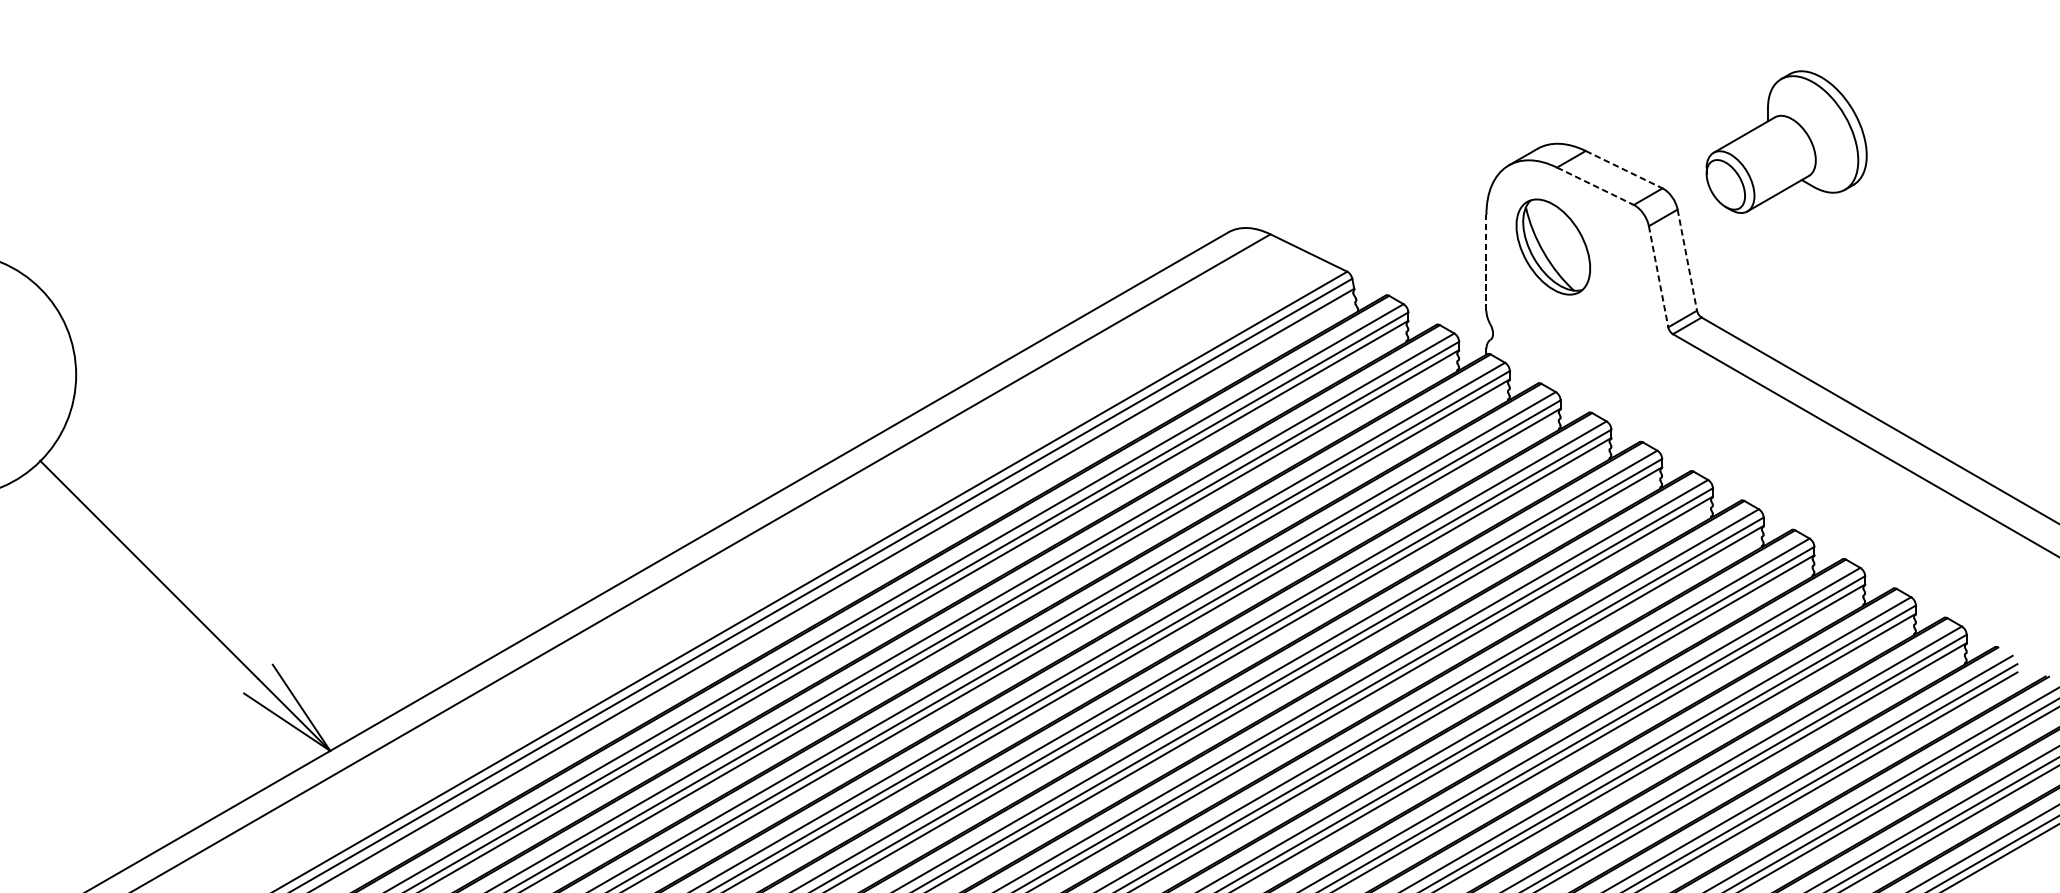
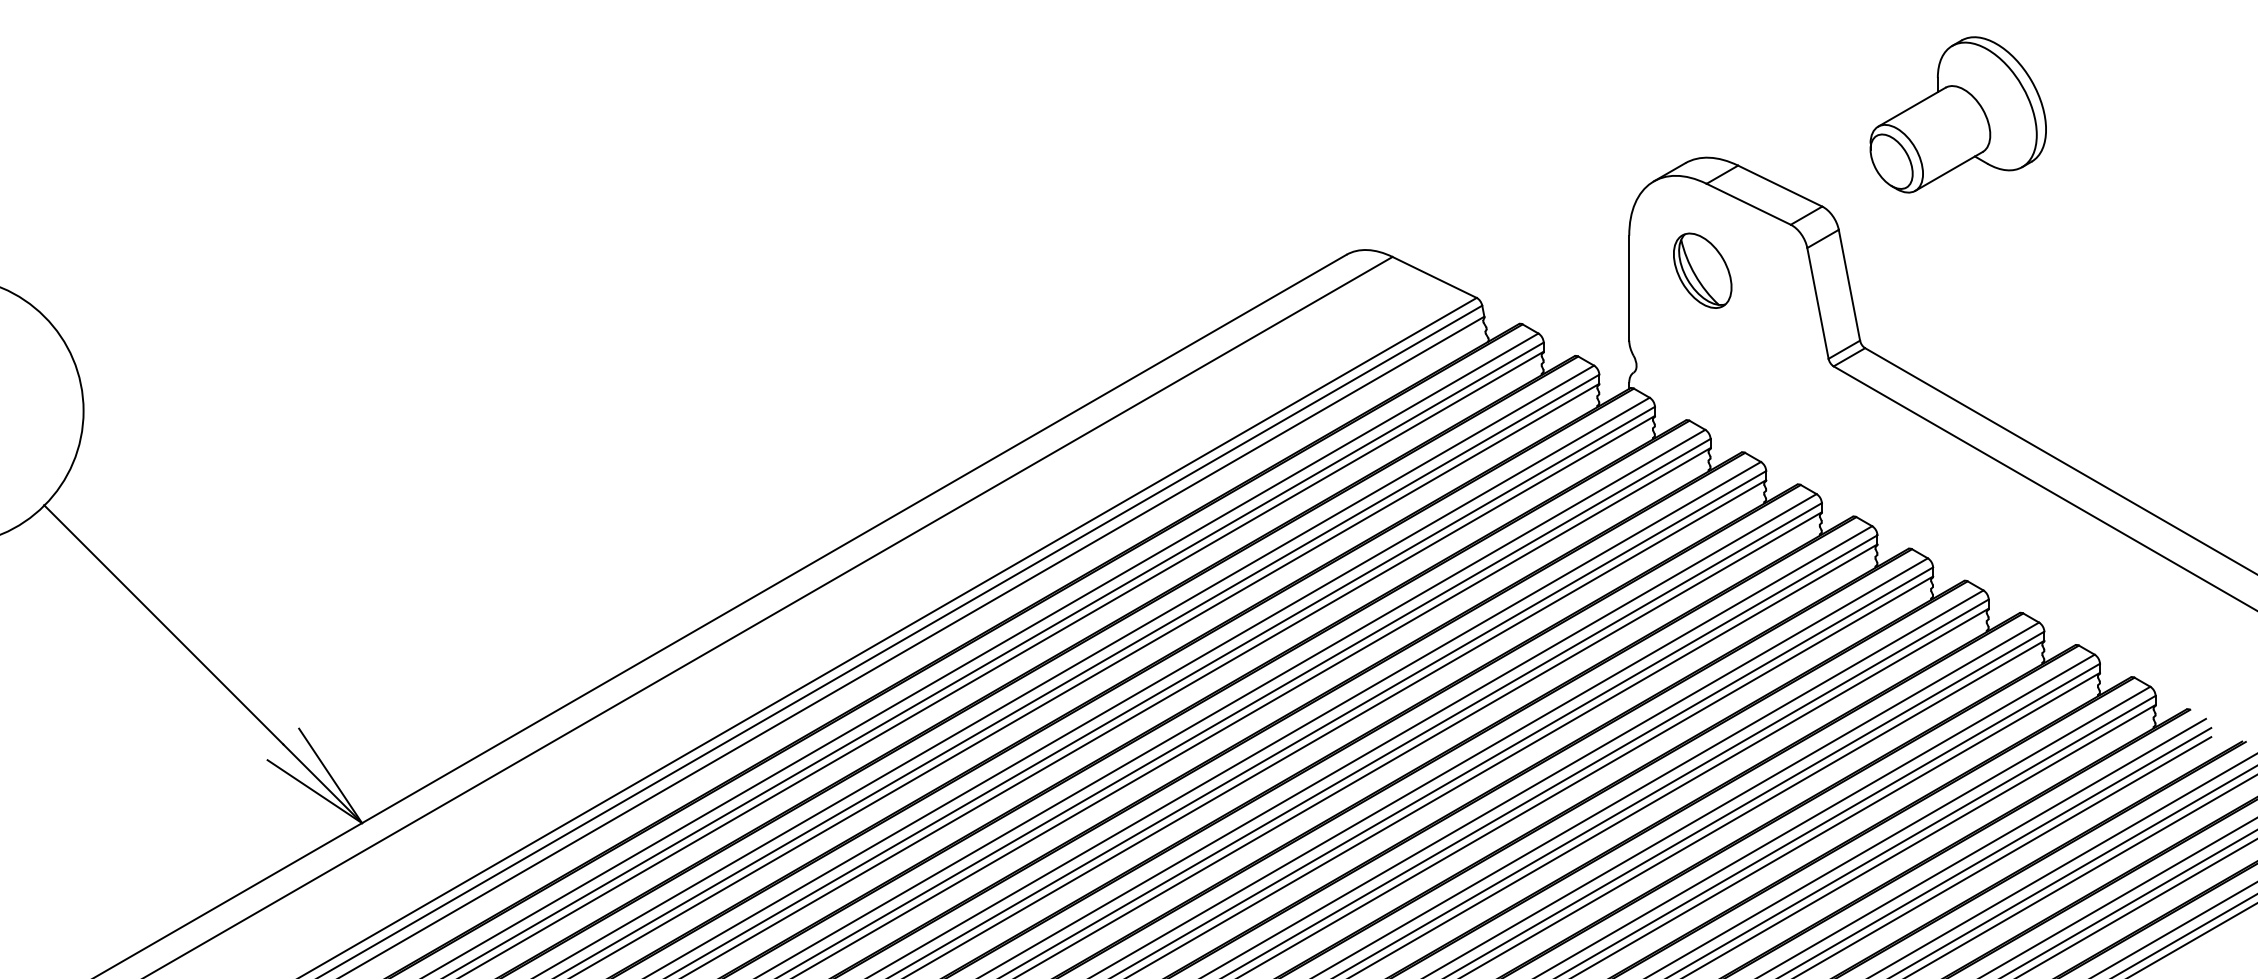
part: (1785, 141) -> (1957, 114), moved
line: (1624, 170) -> (1780, 186), dashed -> solid
line: (1595, 186) -> (1748, 204), dashed -> solid
part: (1553, 246) -> (1702, 270), size x0.71
line: (1687, 260) -> (1849, 285), dashed -> solid
line: (1486, 262) -> (1629, 287), dashed -> solid
line: (1659, 276) -> (1818, 303), dashed -> solid

